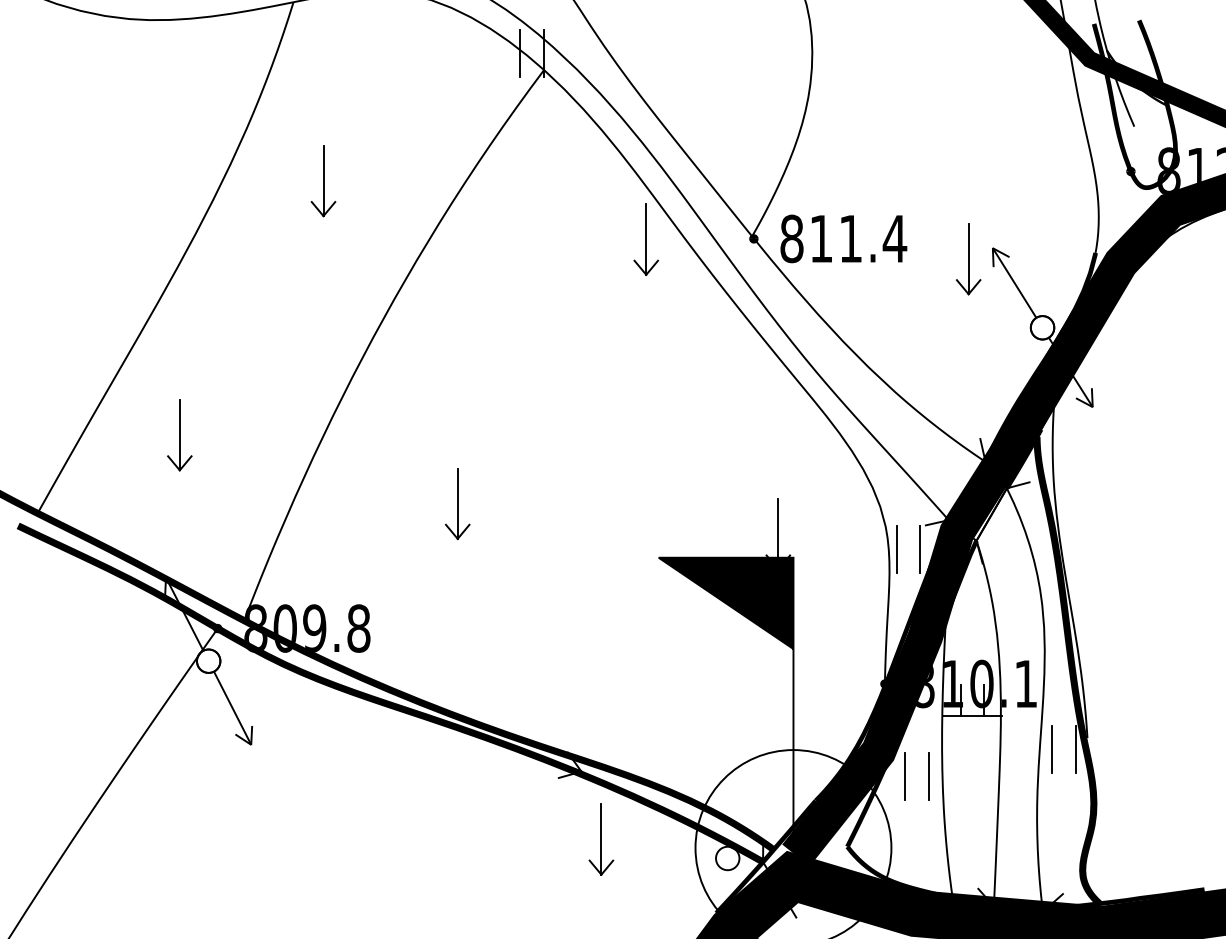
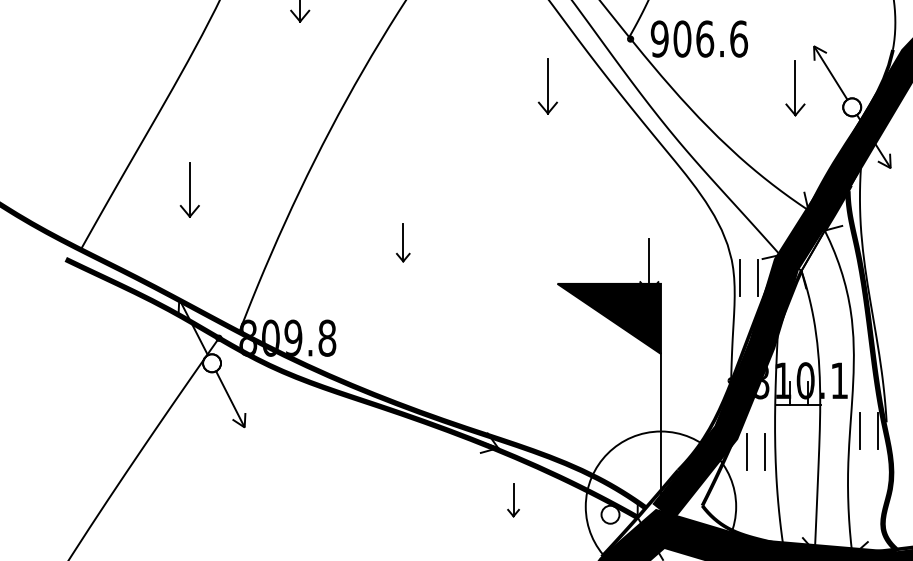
text: (843, 238) -> (699, 38), 811.4 -> 906.6
part: (646, 239) -> (548, 86), moved
part: (968, 259) -> (795, 88), moved
part: (457, 504) -> (403, 242), size x0.7
part: (601, 839) -> (513, 500), size x0.6

